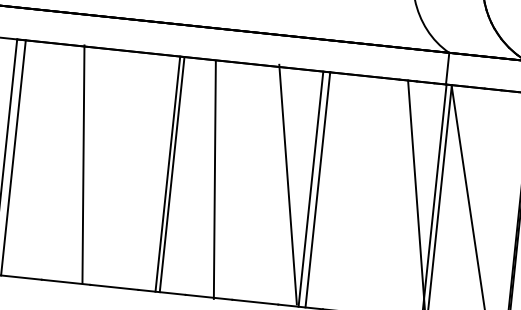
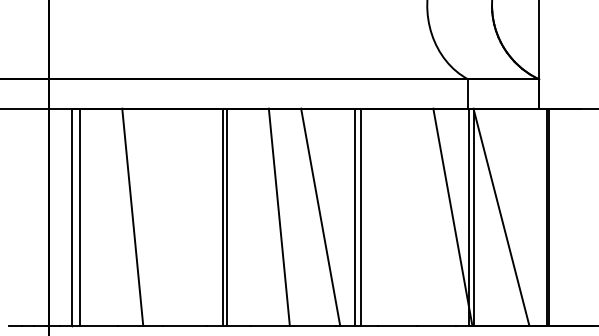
line: (83, 163) -> (132, 216), moved
line: (214, 179) -> (278, 216), moved
line: (287, 183) -> (320, 216), moved

